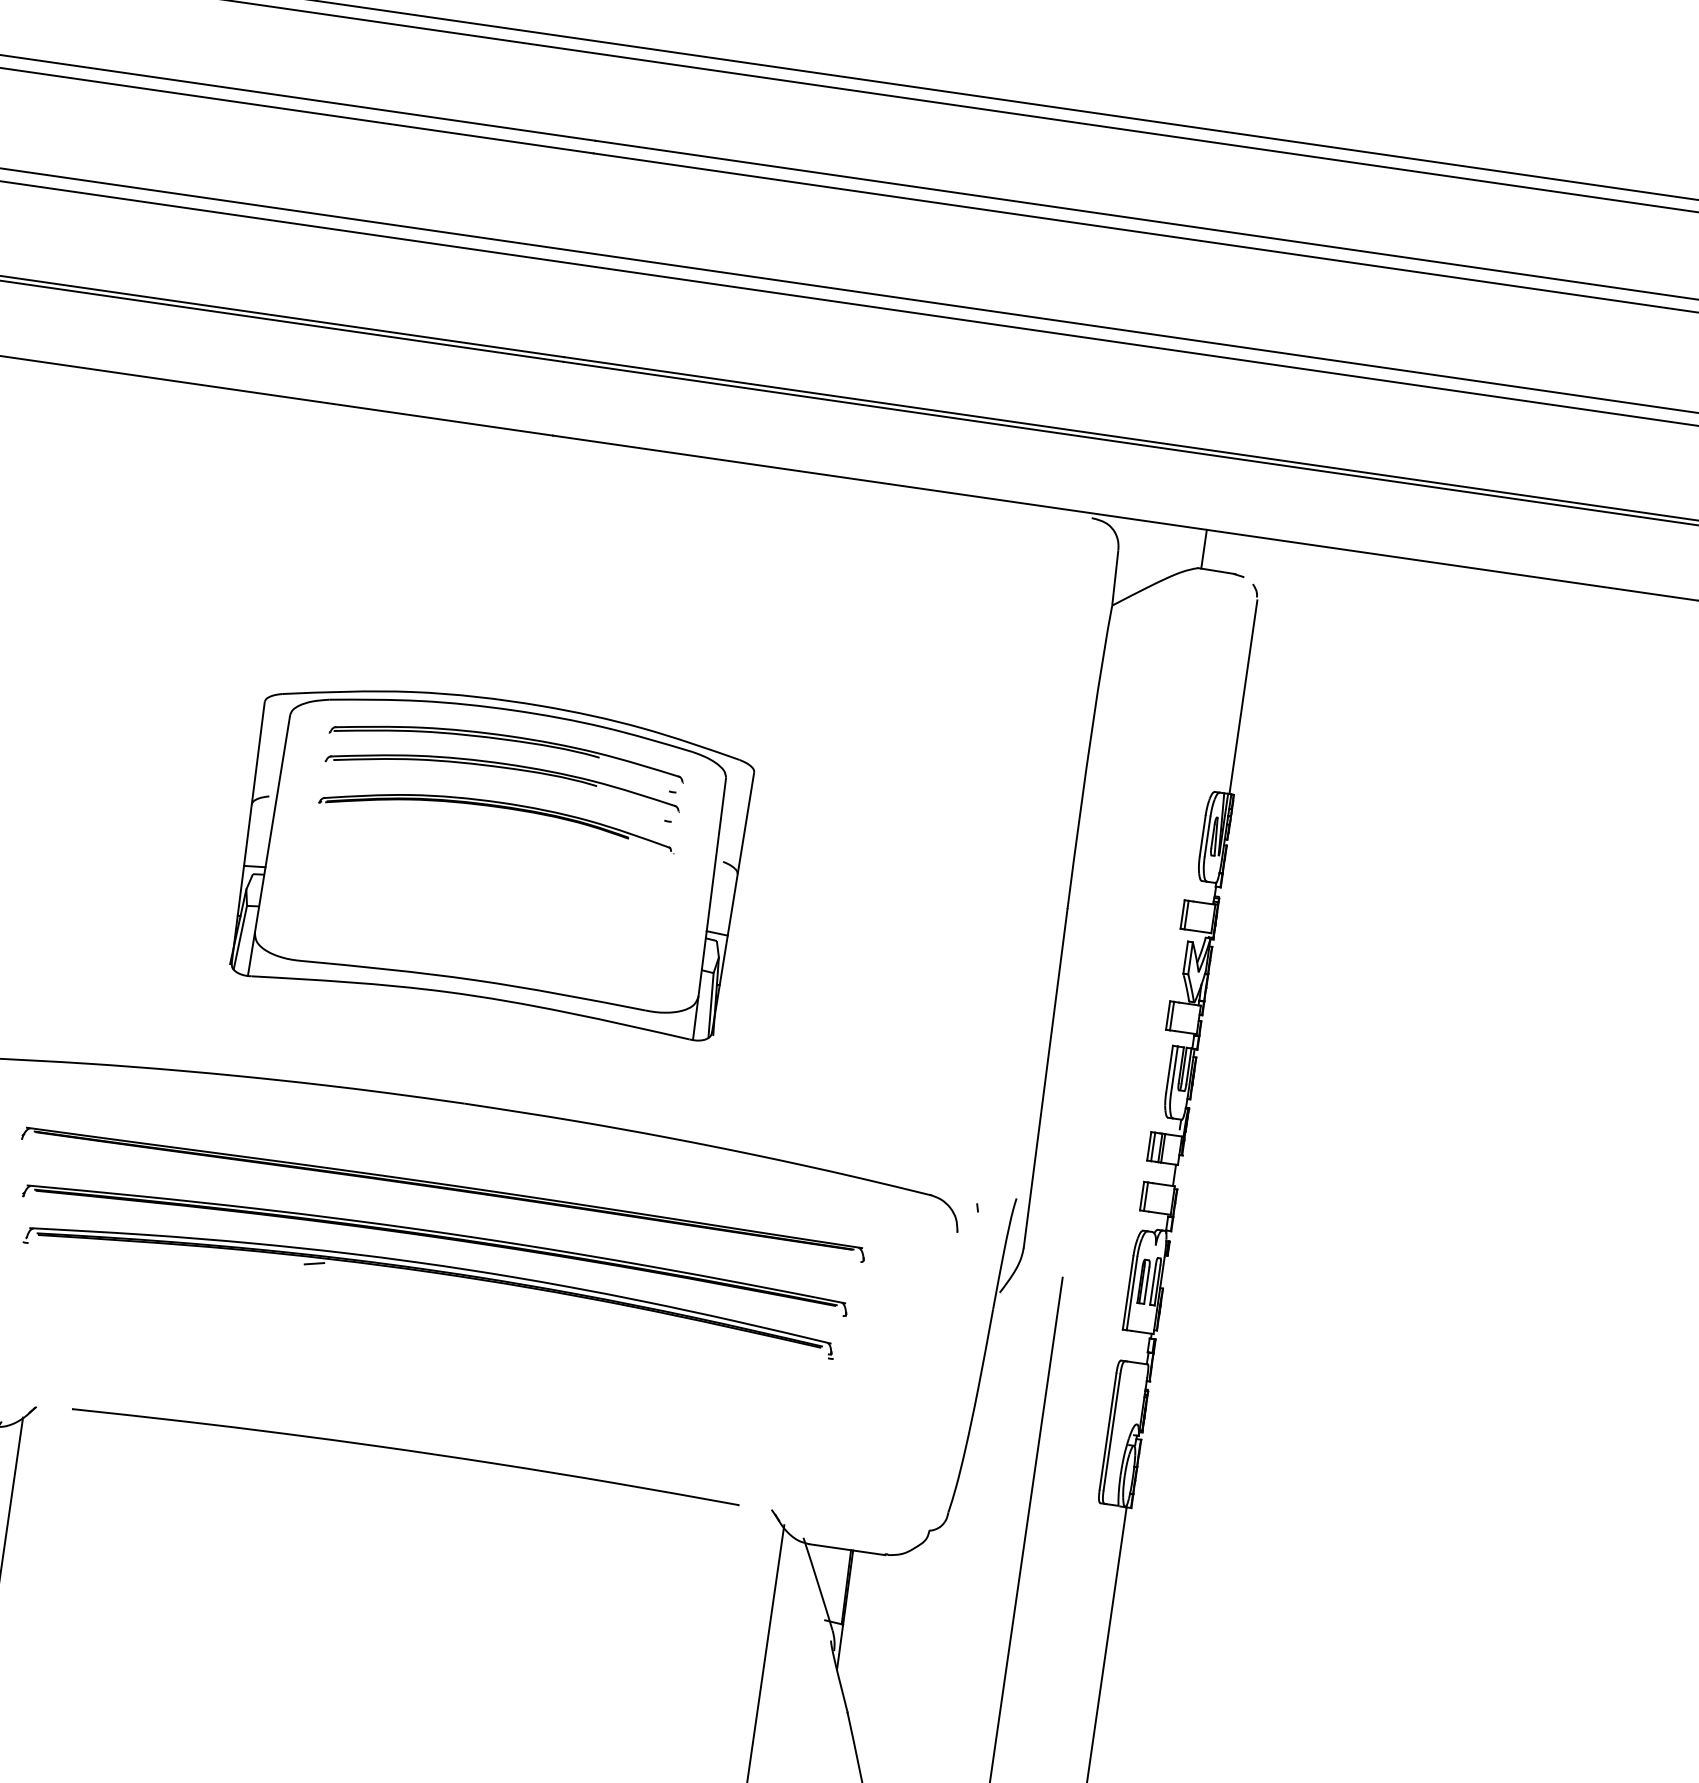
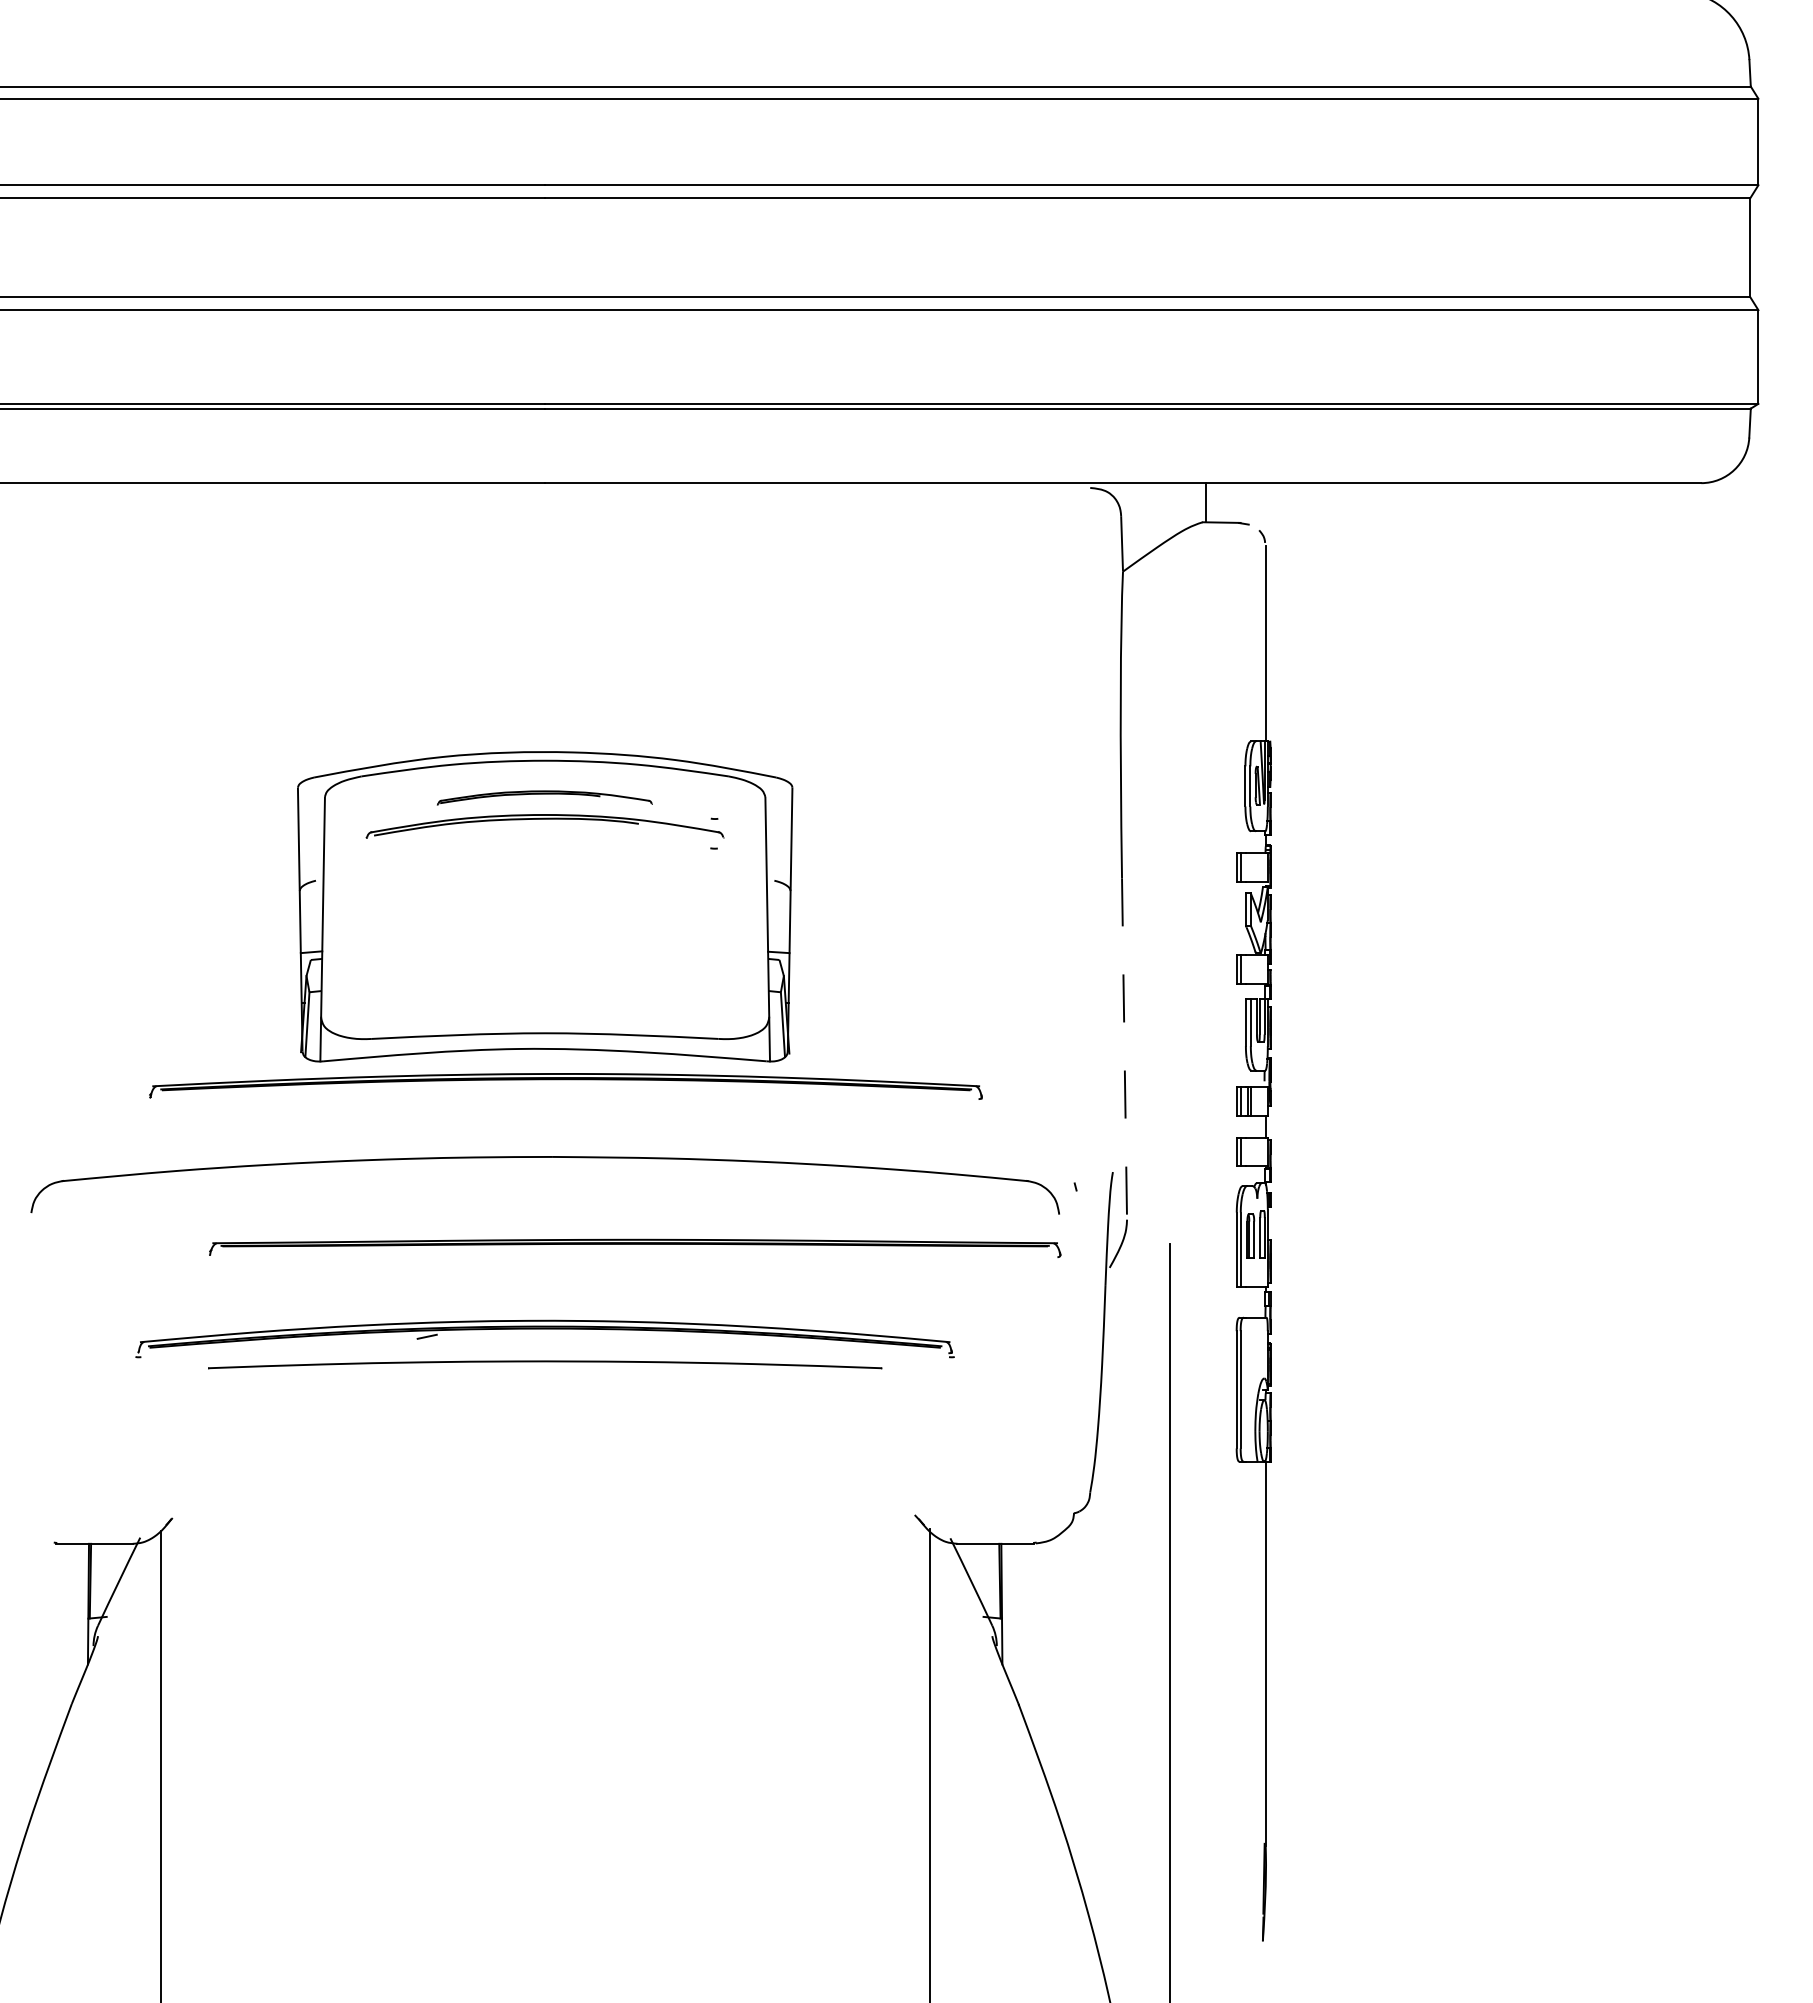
part: (507, 746) -> (544, 797), size x0.6
part: (498, 808) -> (544, 859), removed
line: (1045, 1078) -> (1124, 1049), solid -> dashed
part: (444, 1192) -> (635, 1247), moved
part: (435, 1244) -> (565, 1086), moved
part: (406, 1453) -> (545, 1364), moved

